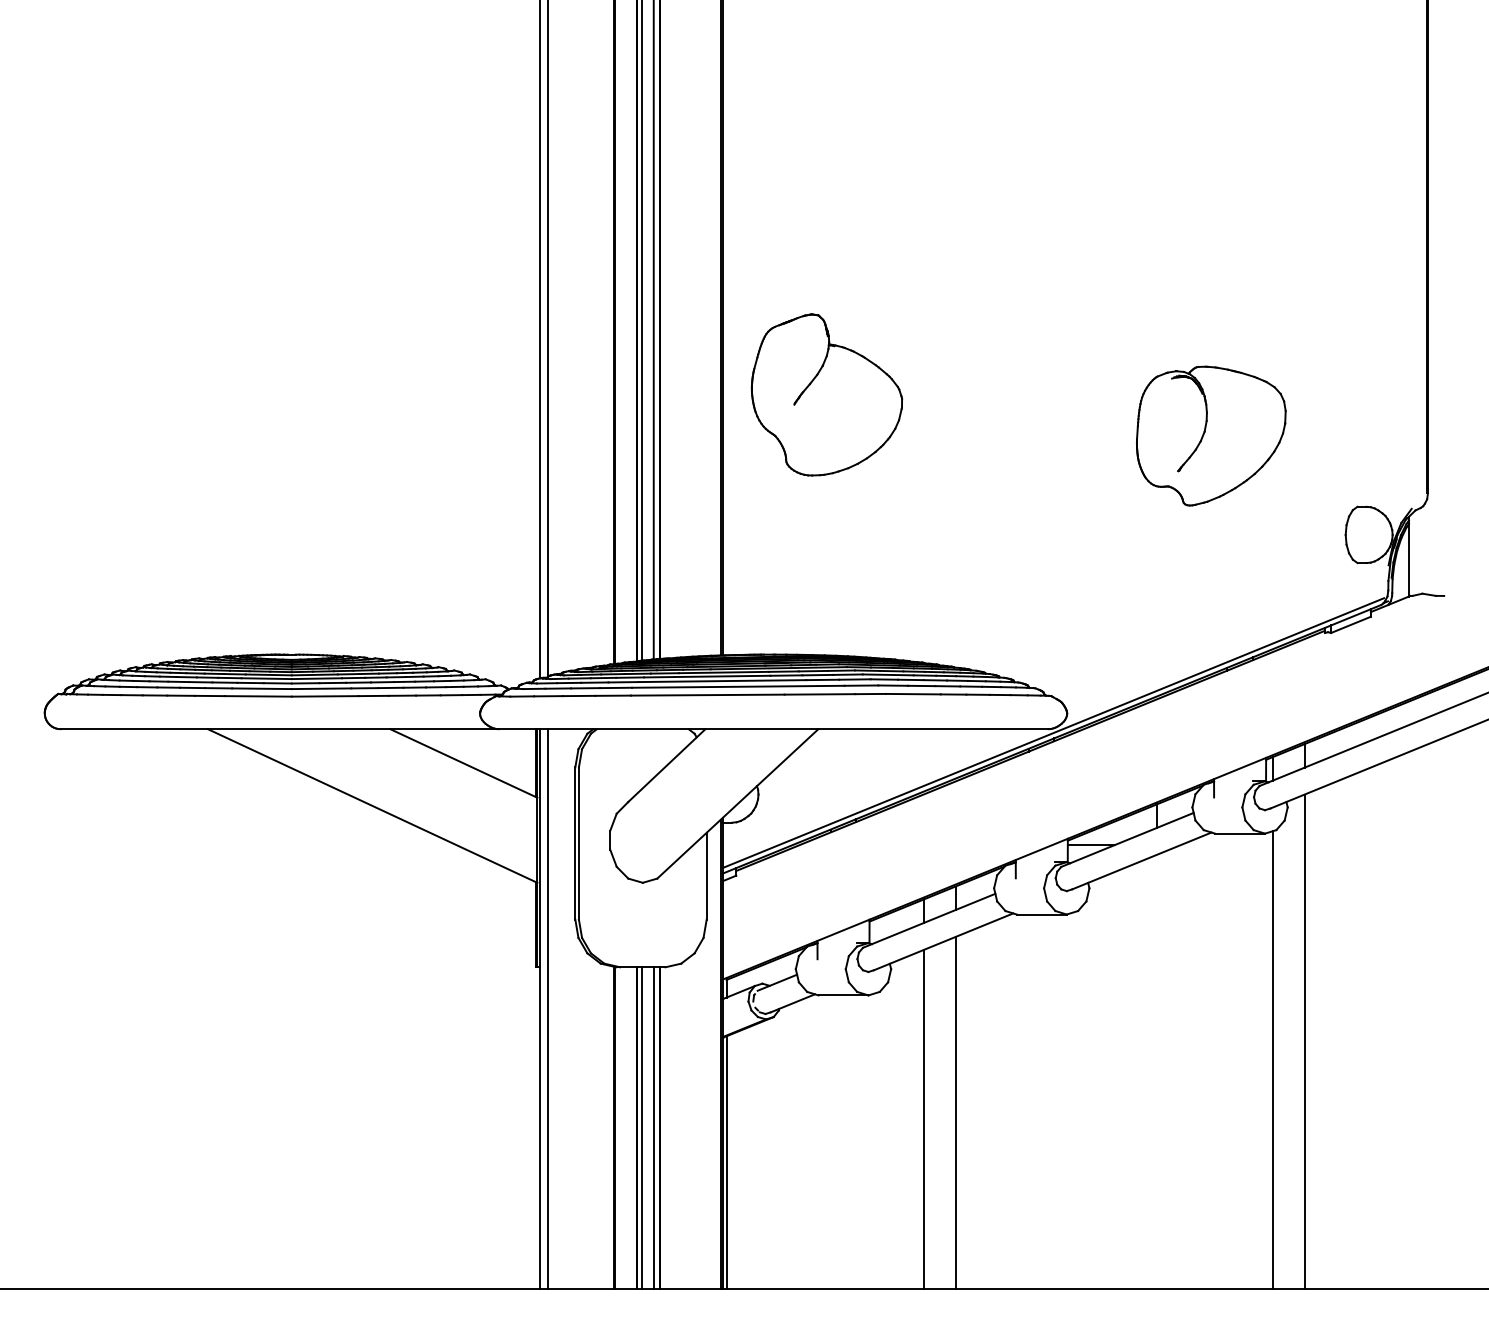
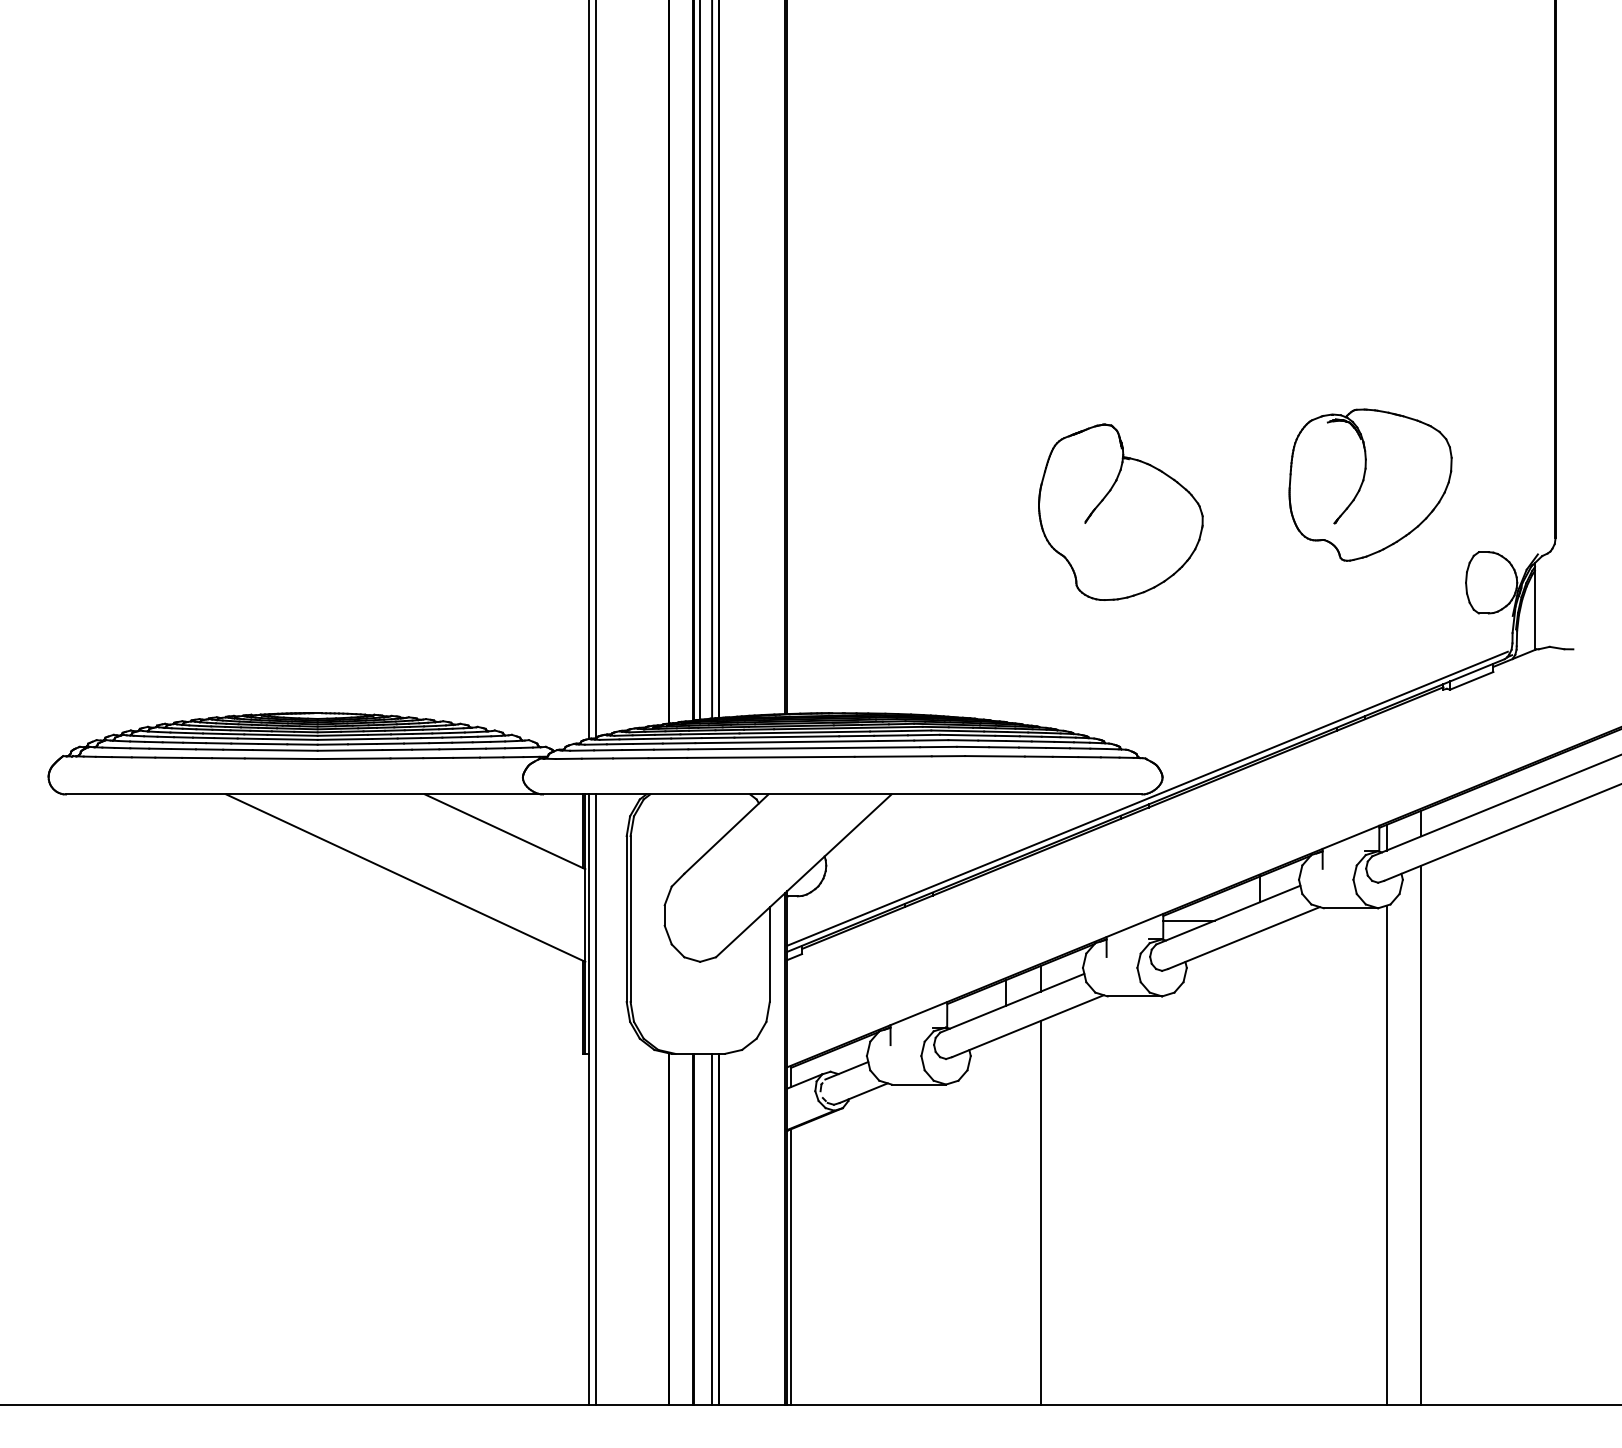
part: (826, 394) -> (1120, 511), moved
part: (1211, 435) -> (1370, 484), moved
line: (923, 1119) -> (1006, 1219), removed
line: (642, 1127) -> (699, 1228), removed

